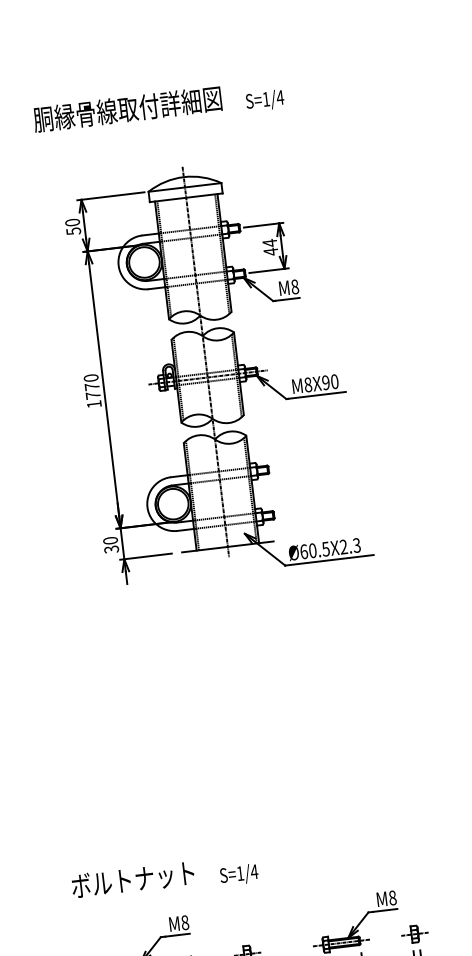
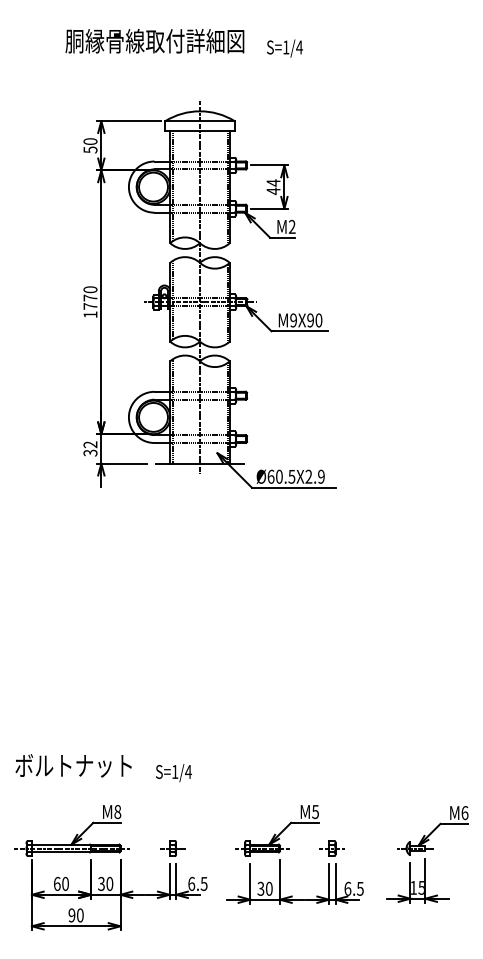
text: (294, 286) -> (291, 226), M8 -> M2
text: (308, 384) -> (293, 320), M8X90 -> M9X90
text: (110, 540) -> (90, 444), 30 -> 32
text: (356, 545) -> (321, 476), Ø60.5X2.3 -> Ø60.5X2.9
text: (392, 897) -> (315, 811), M8 -> M5

